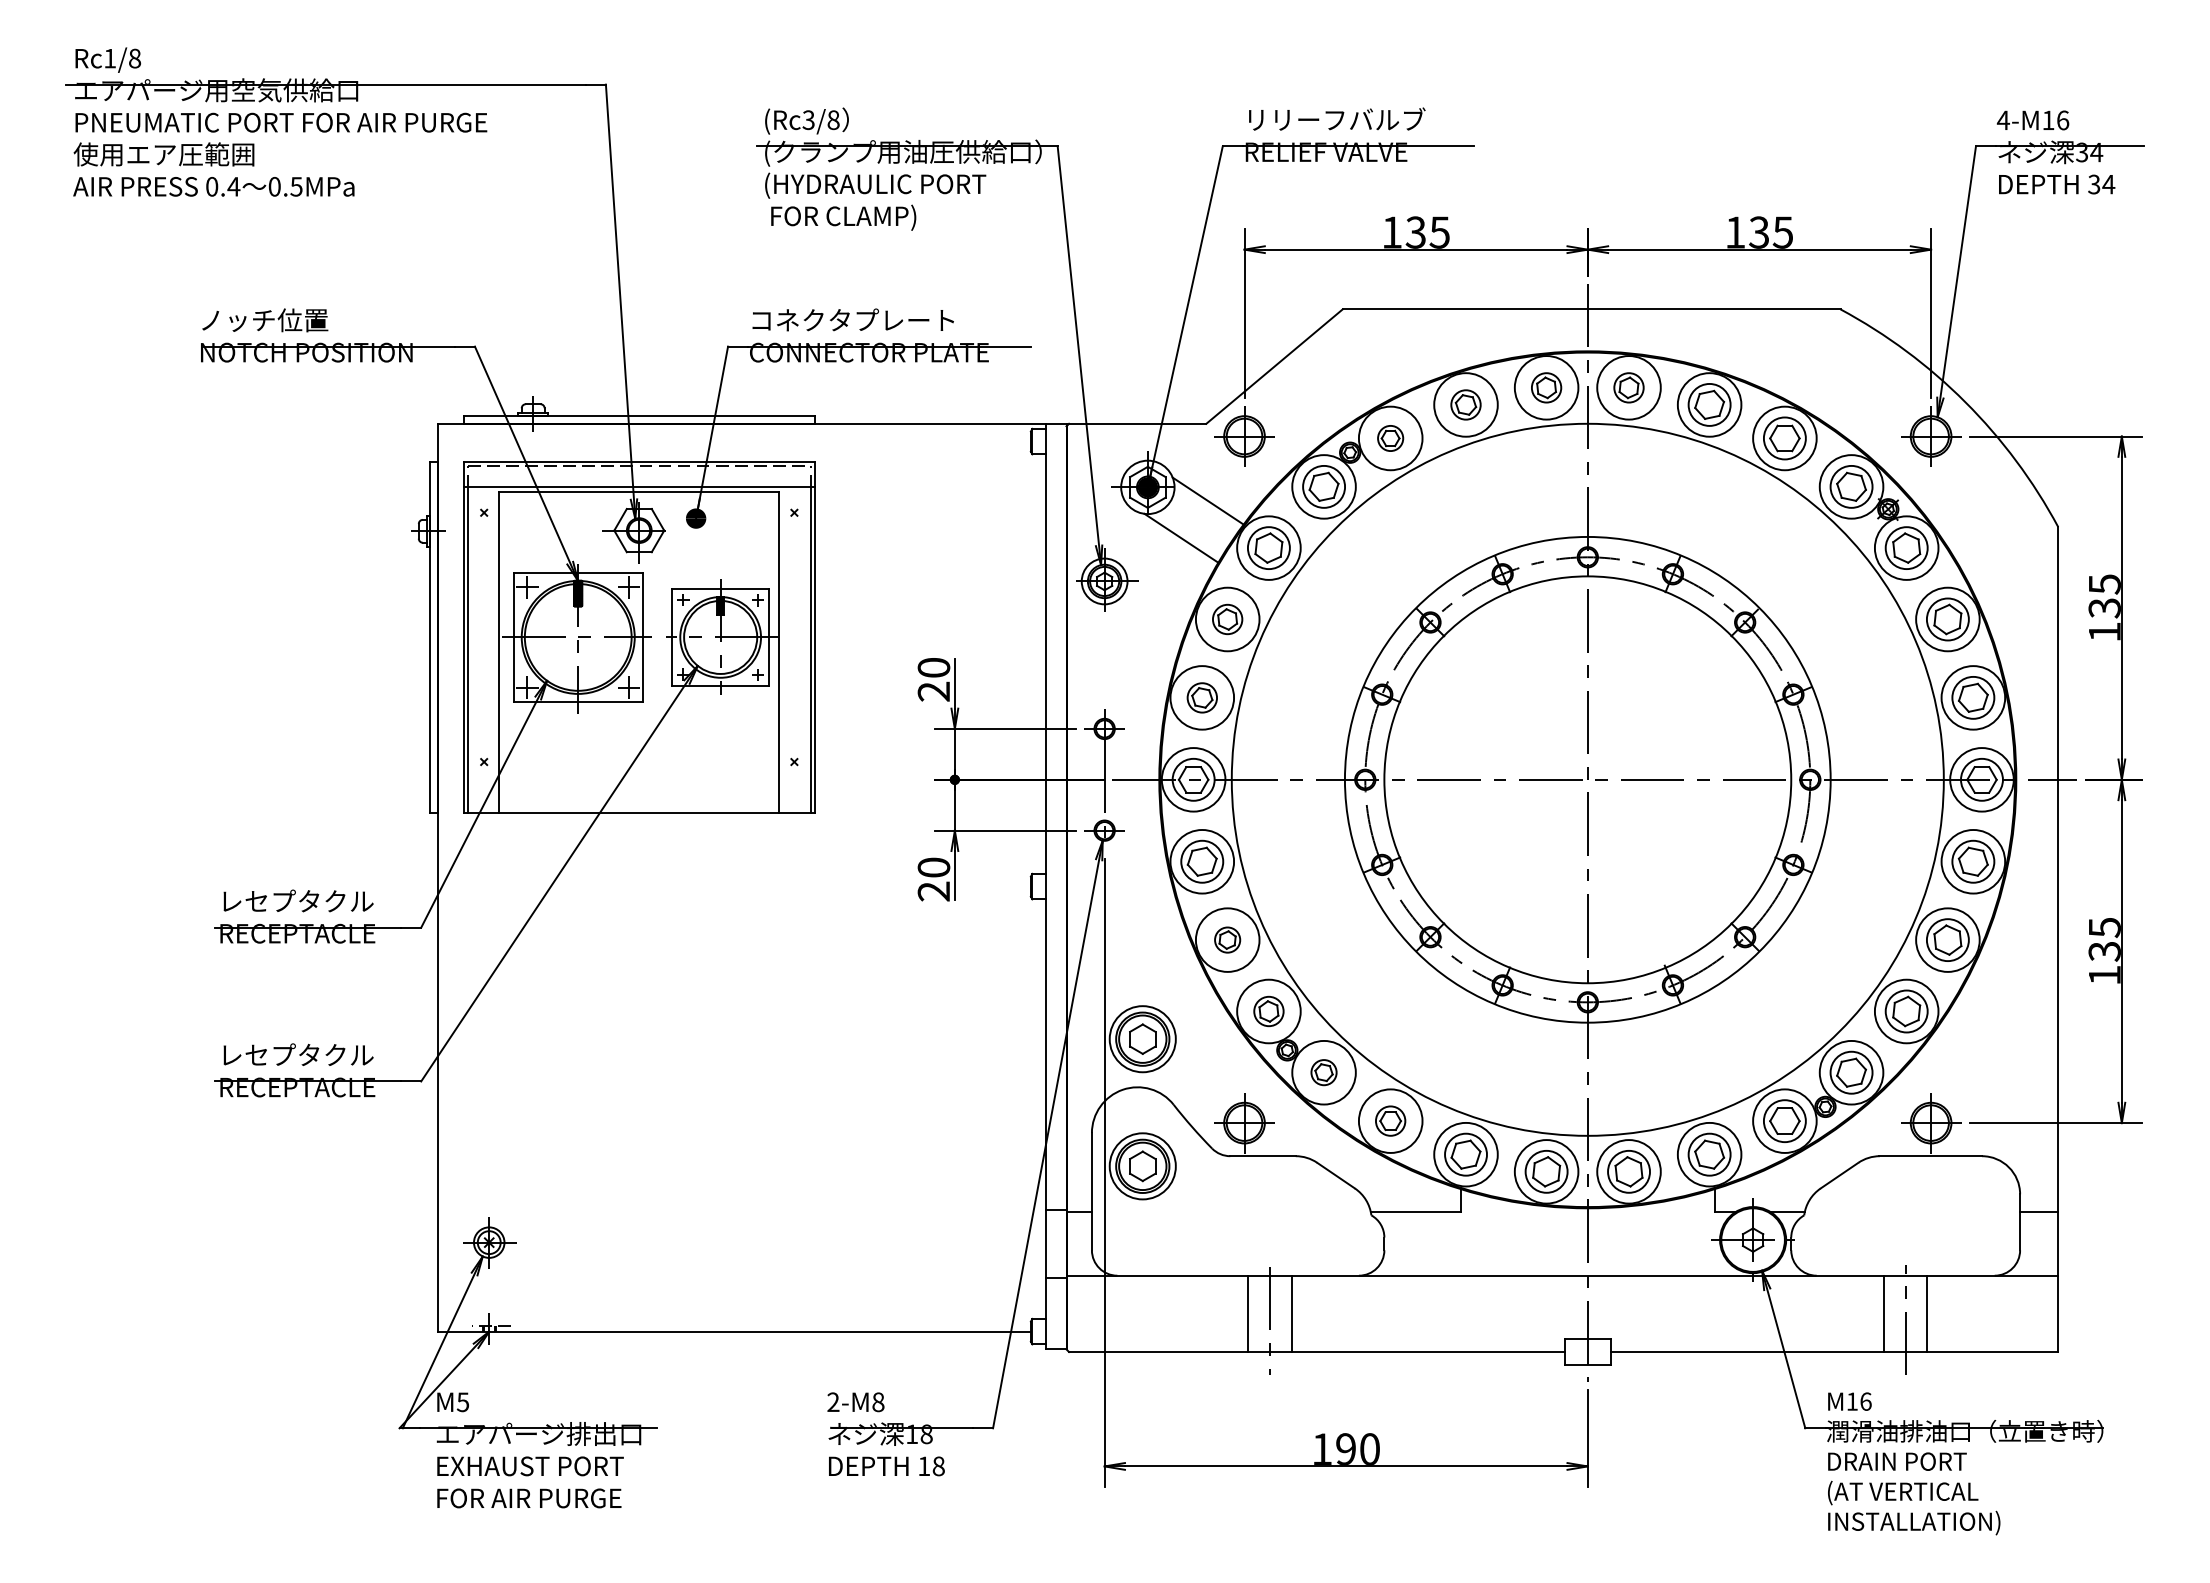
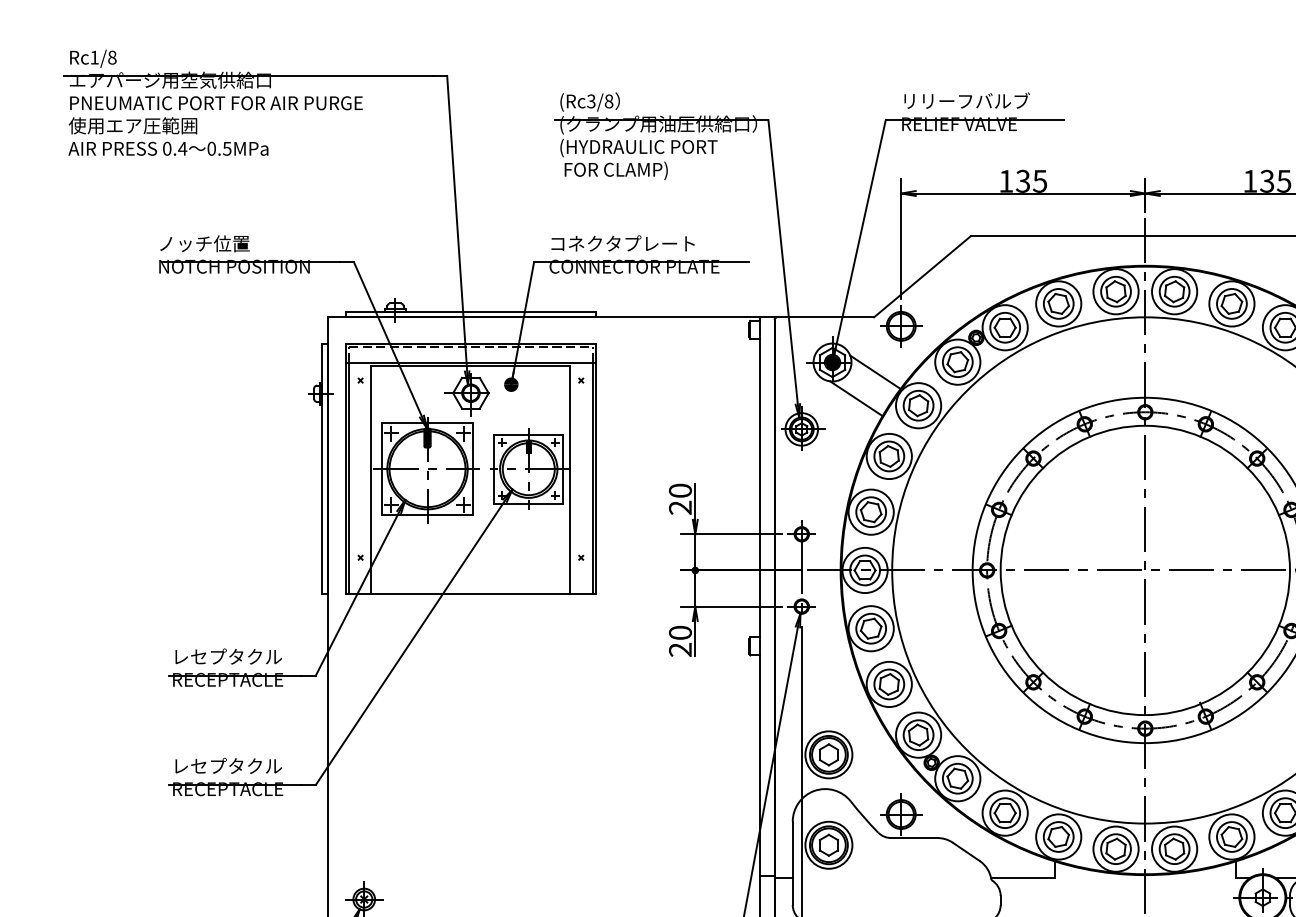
part: (1546, 387) -> (1115, 291), size x1.43
part: (1628, 387) -> (1174, 291), size x1.43
part: (1465, 404) -> (1058, 303), size x1.43
part: (1390, 438) -> (1005, 327), size x1.67
part: (1227, 619) -> (889, 456), size x1.43
part: (1202, 697) -> (871, 511), size x1.43
part: (1227, 939) -> (889, 683), size x1.67
part: (1268, 1011) -> (918, 735), size x1.43
part: (1323, 1072) -> (957, 778), size x1.67
part: (1390, 1120) -> (1005, 812), size x1.43

